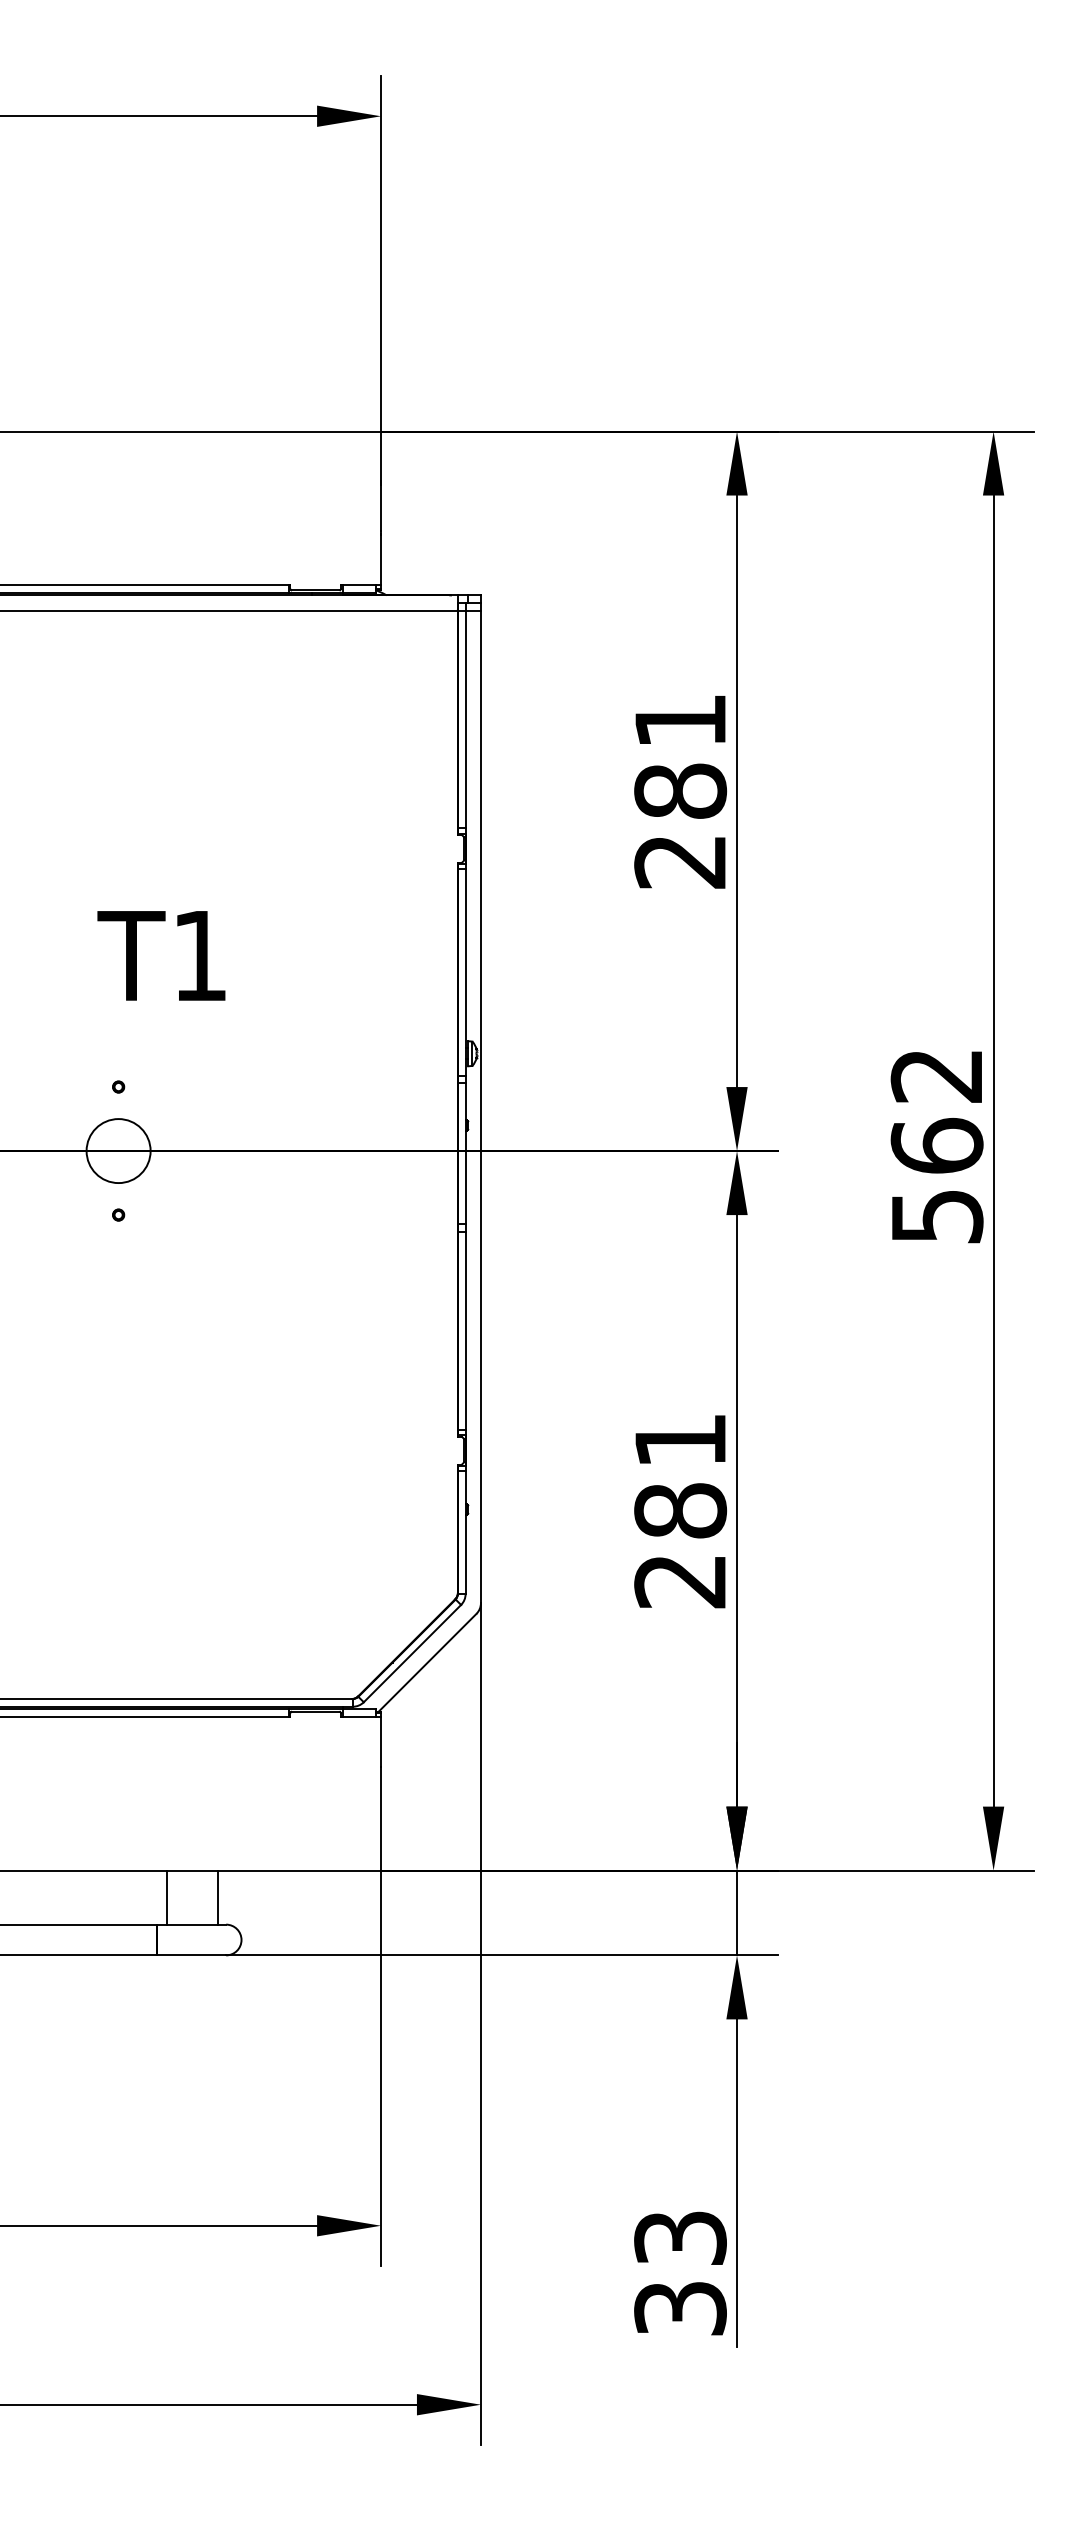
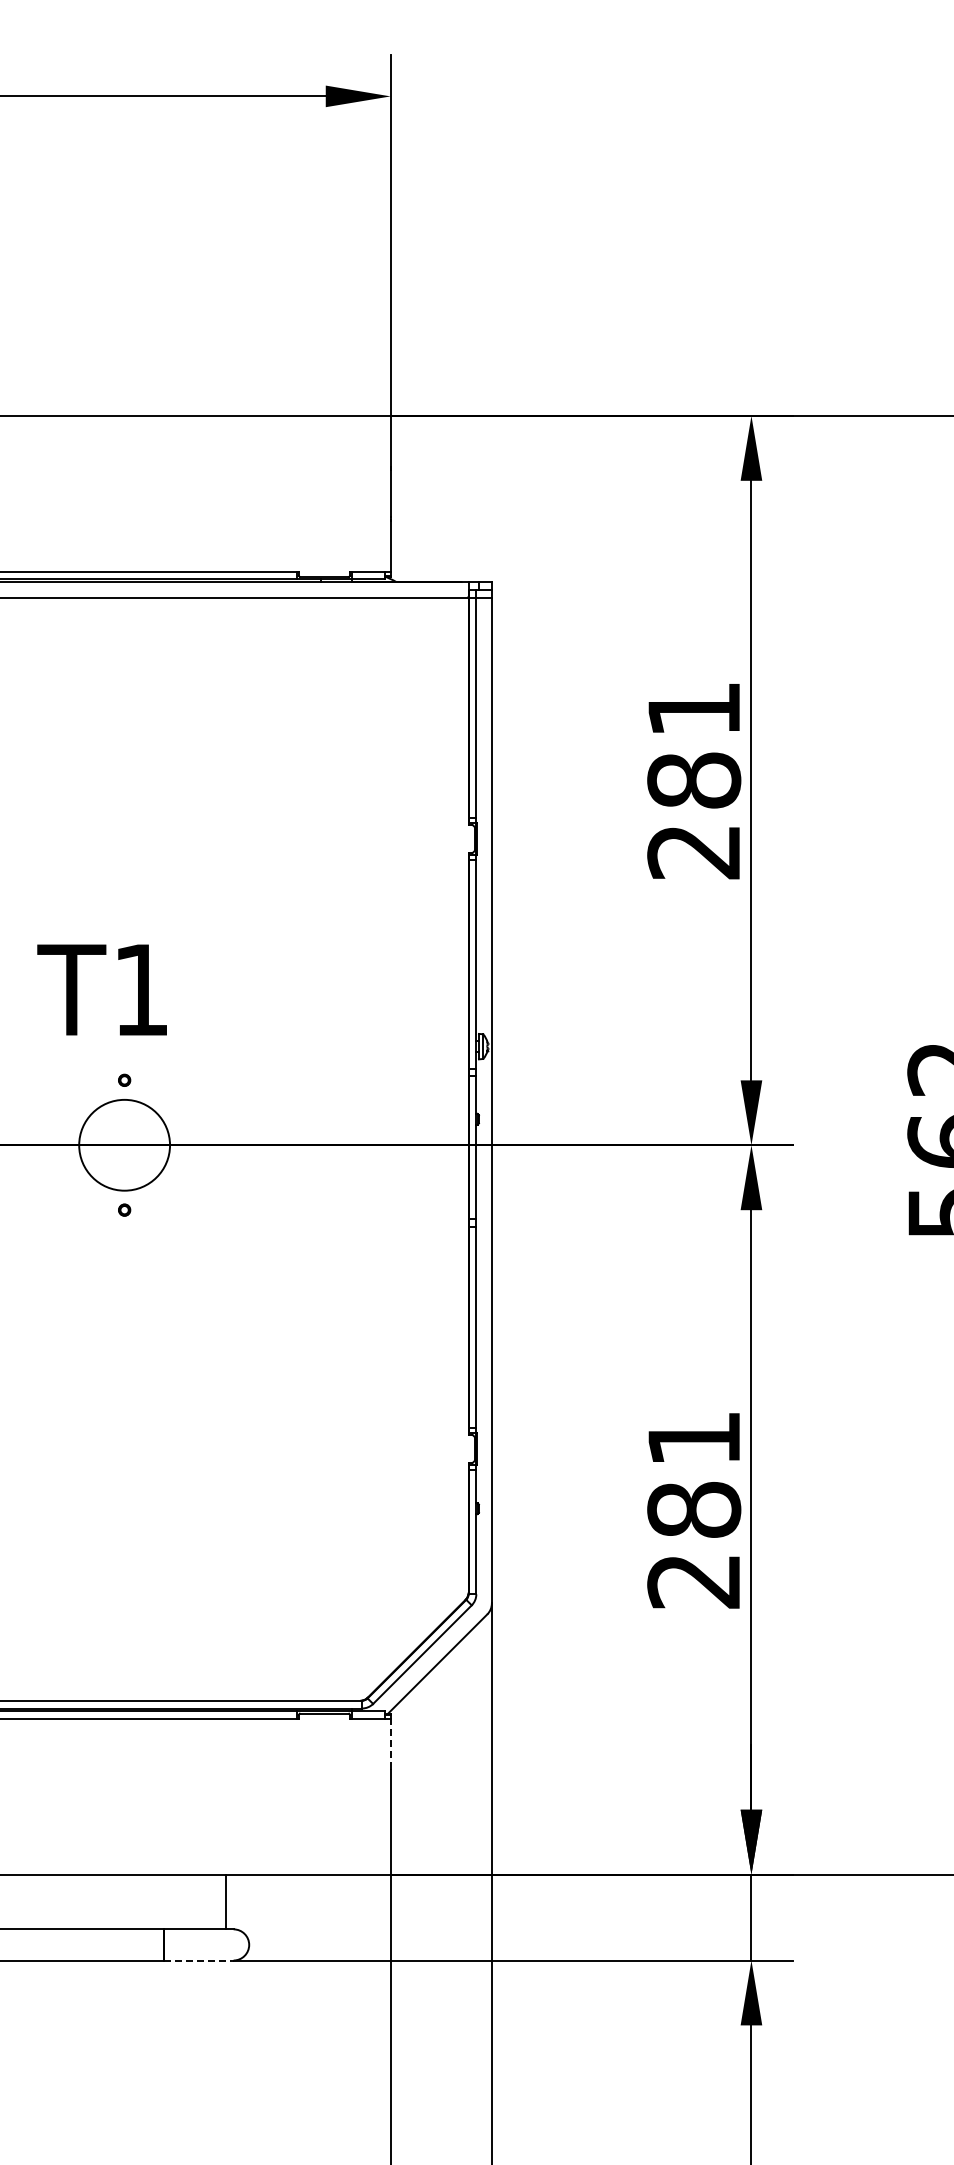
text: (161, 955) -> (102, 989), moved
circle: (118, 1151) -> (124, 1145), size x1.4
line: (381, 1741) -> (391, 1743), solid -> dashed
line: (167, 1897) -> (174, 1901), removed
line: (191, 1955) -> (198, 1960), solid -> dashed

